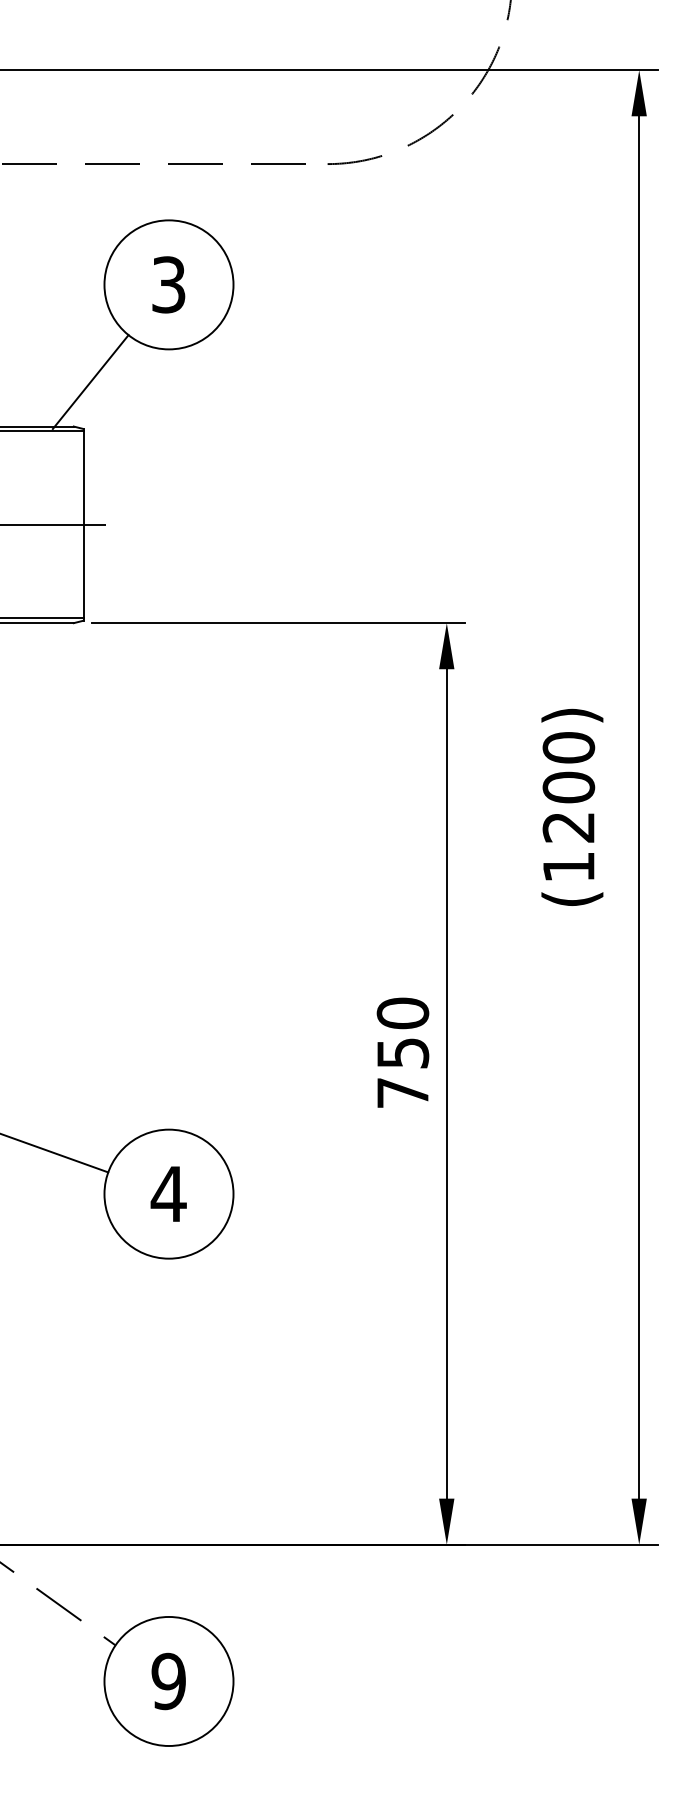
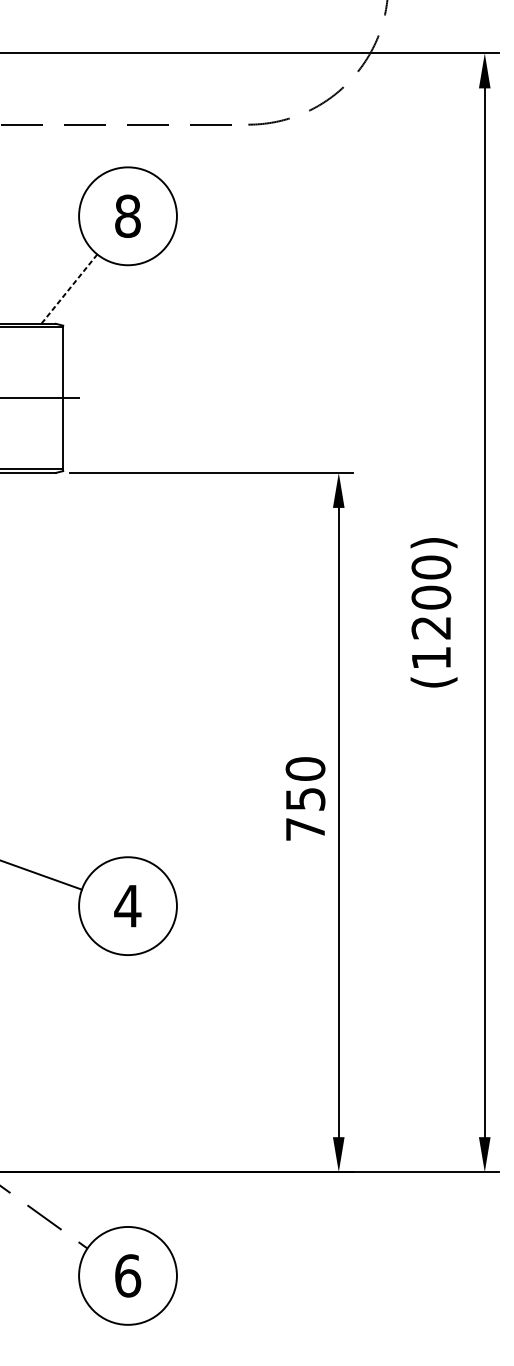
text: (168, 284) -> (127, 216), 3 -> 8
line: (90, 382) -> (68, 290), solid -> dashed
text: (168, 1681) -> (127, 1275), 9 -> 6

